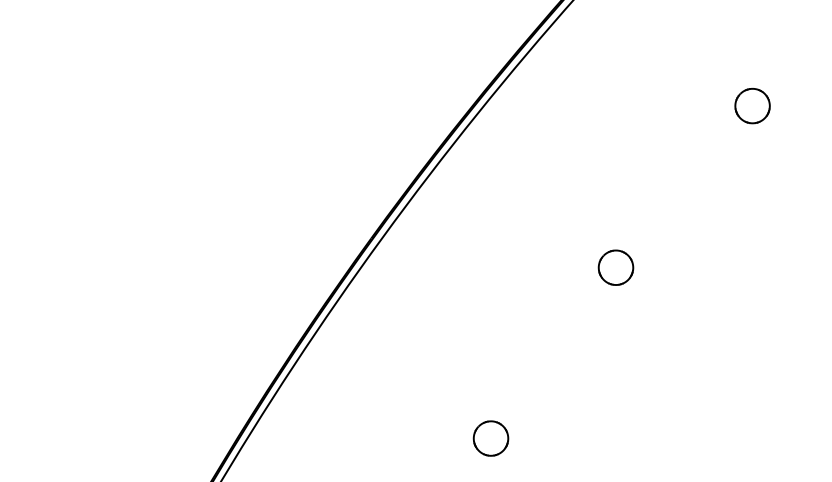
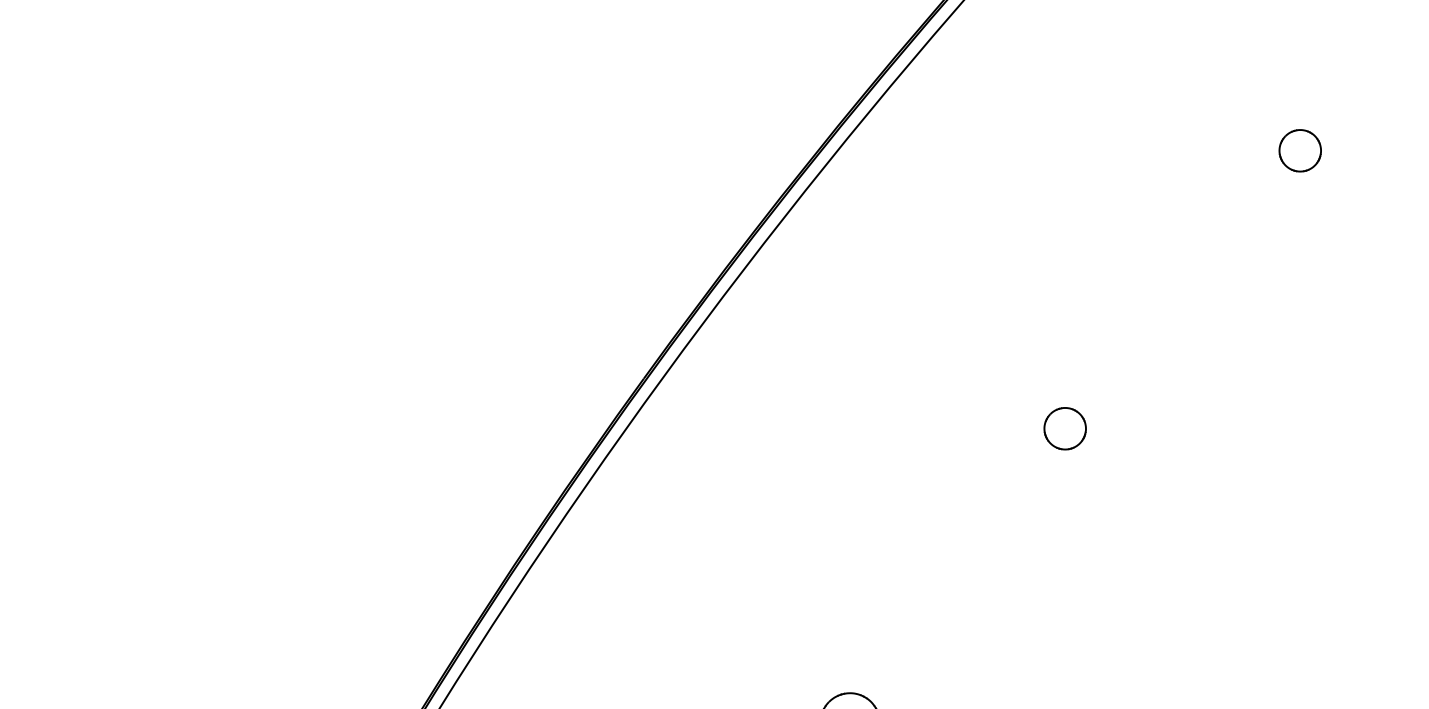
part: (752, 106) -> (1300, 151), size x0.7
part: (615, 267) -> (1064, 428), size x0.7

